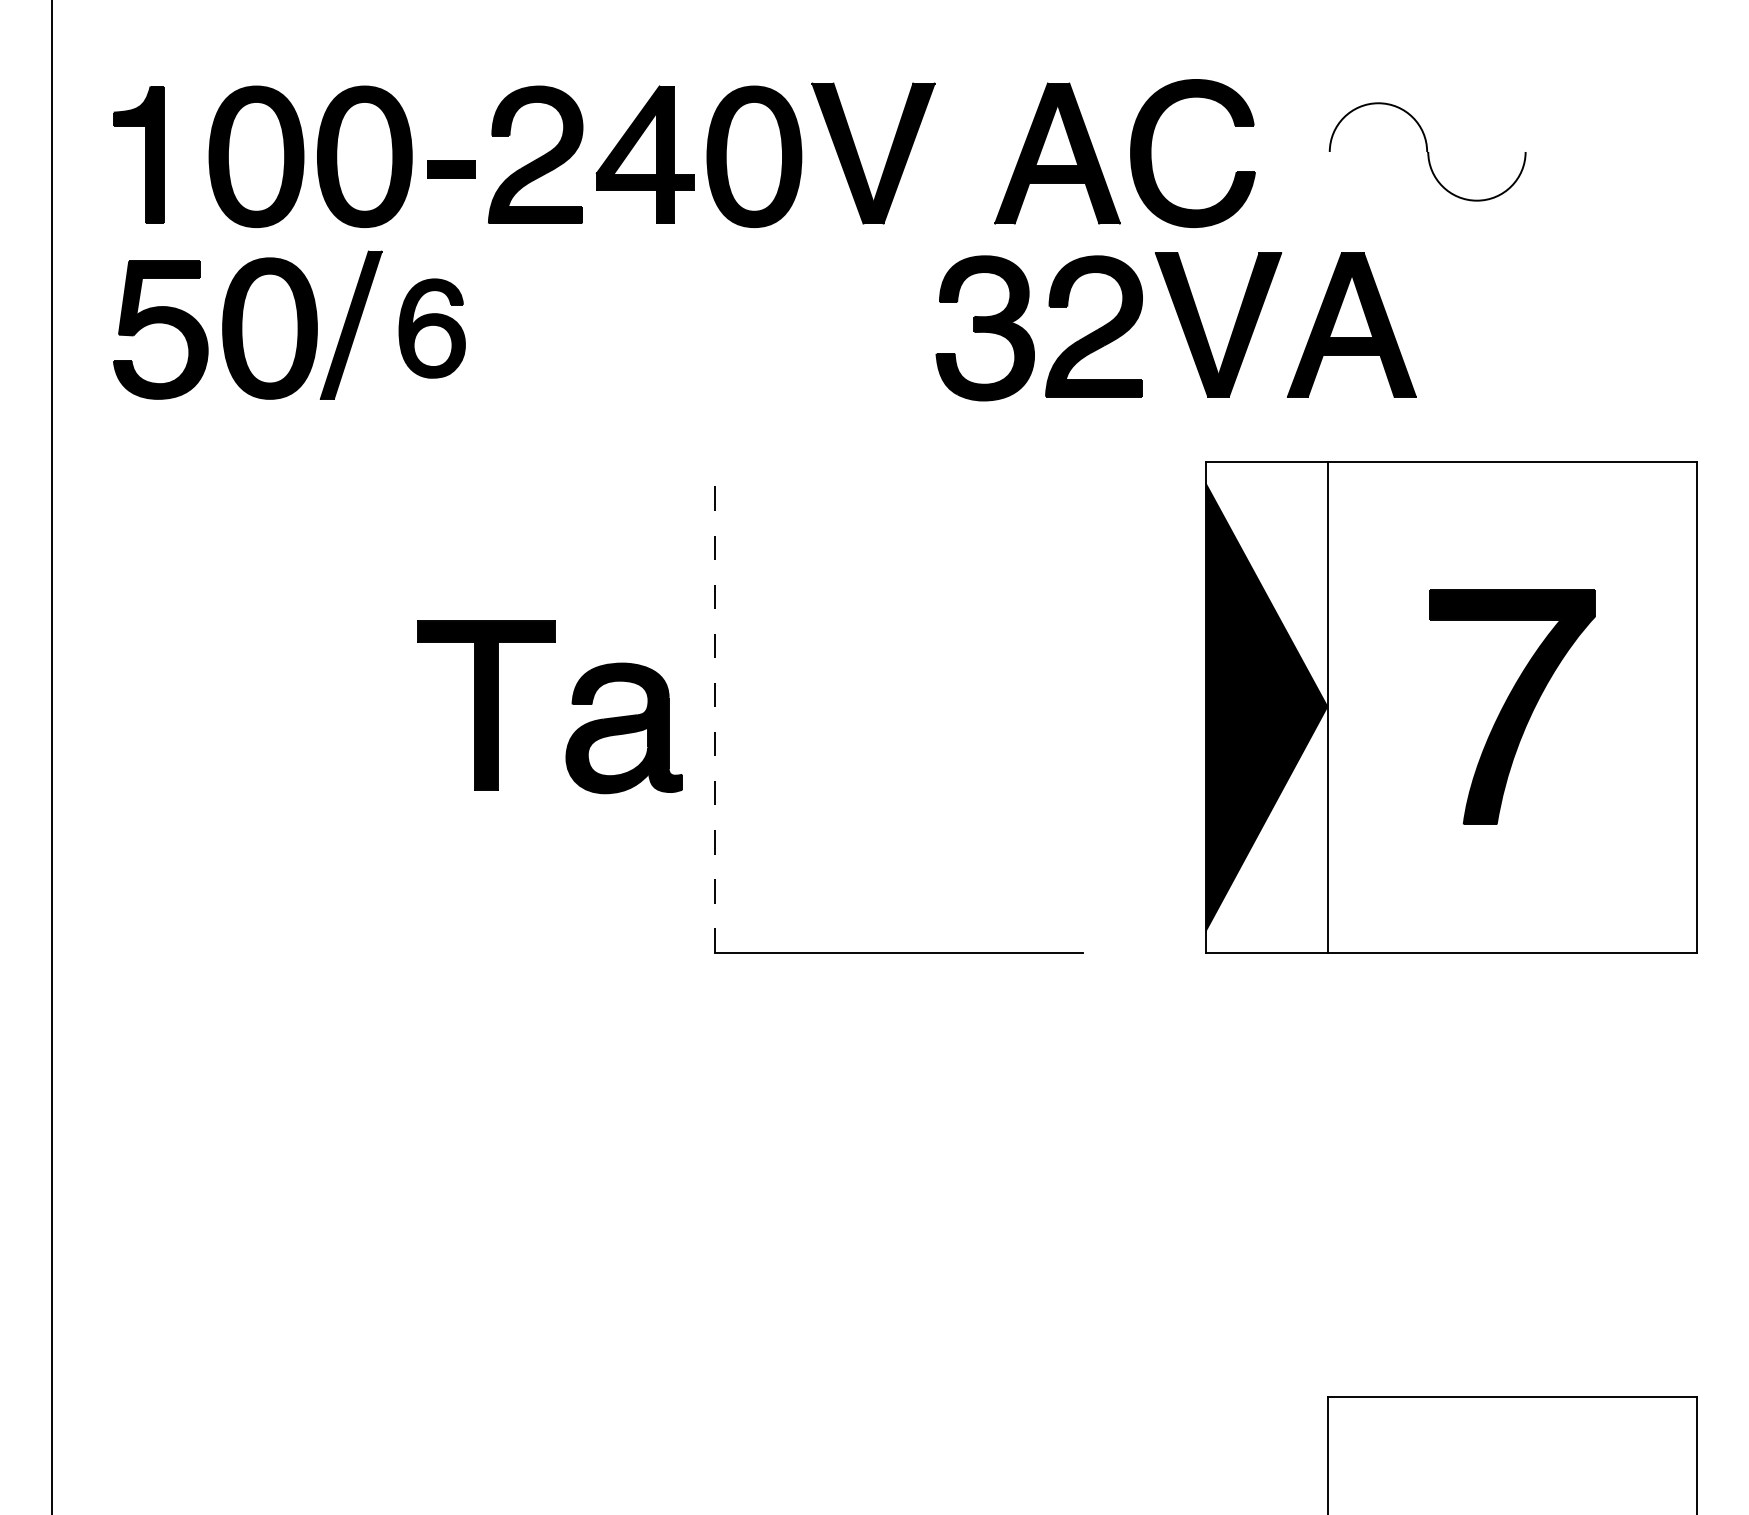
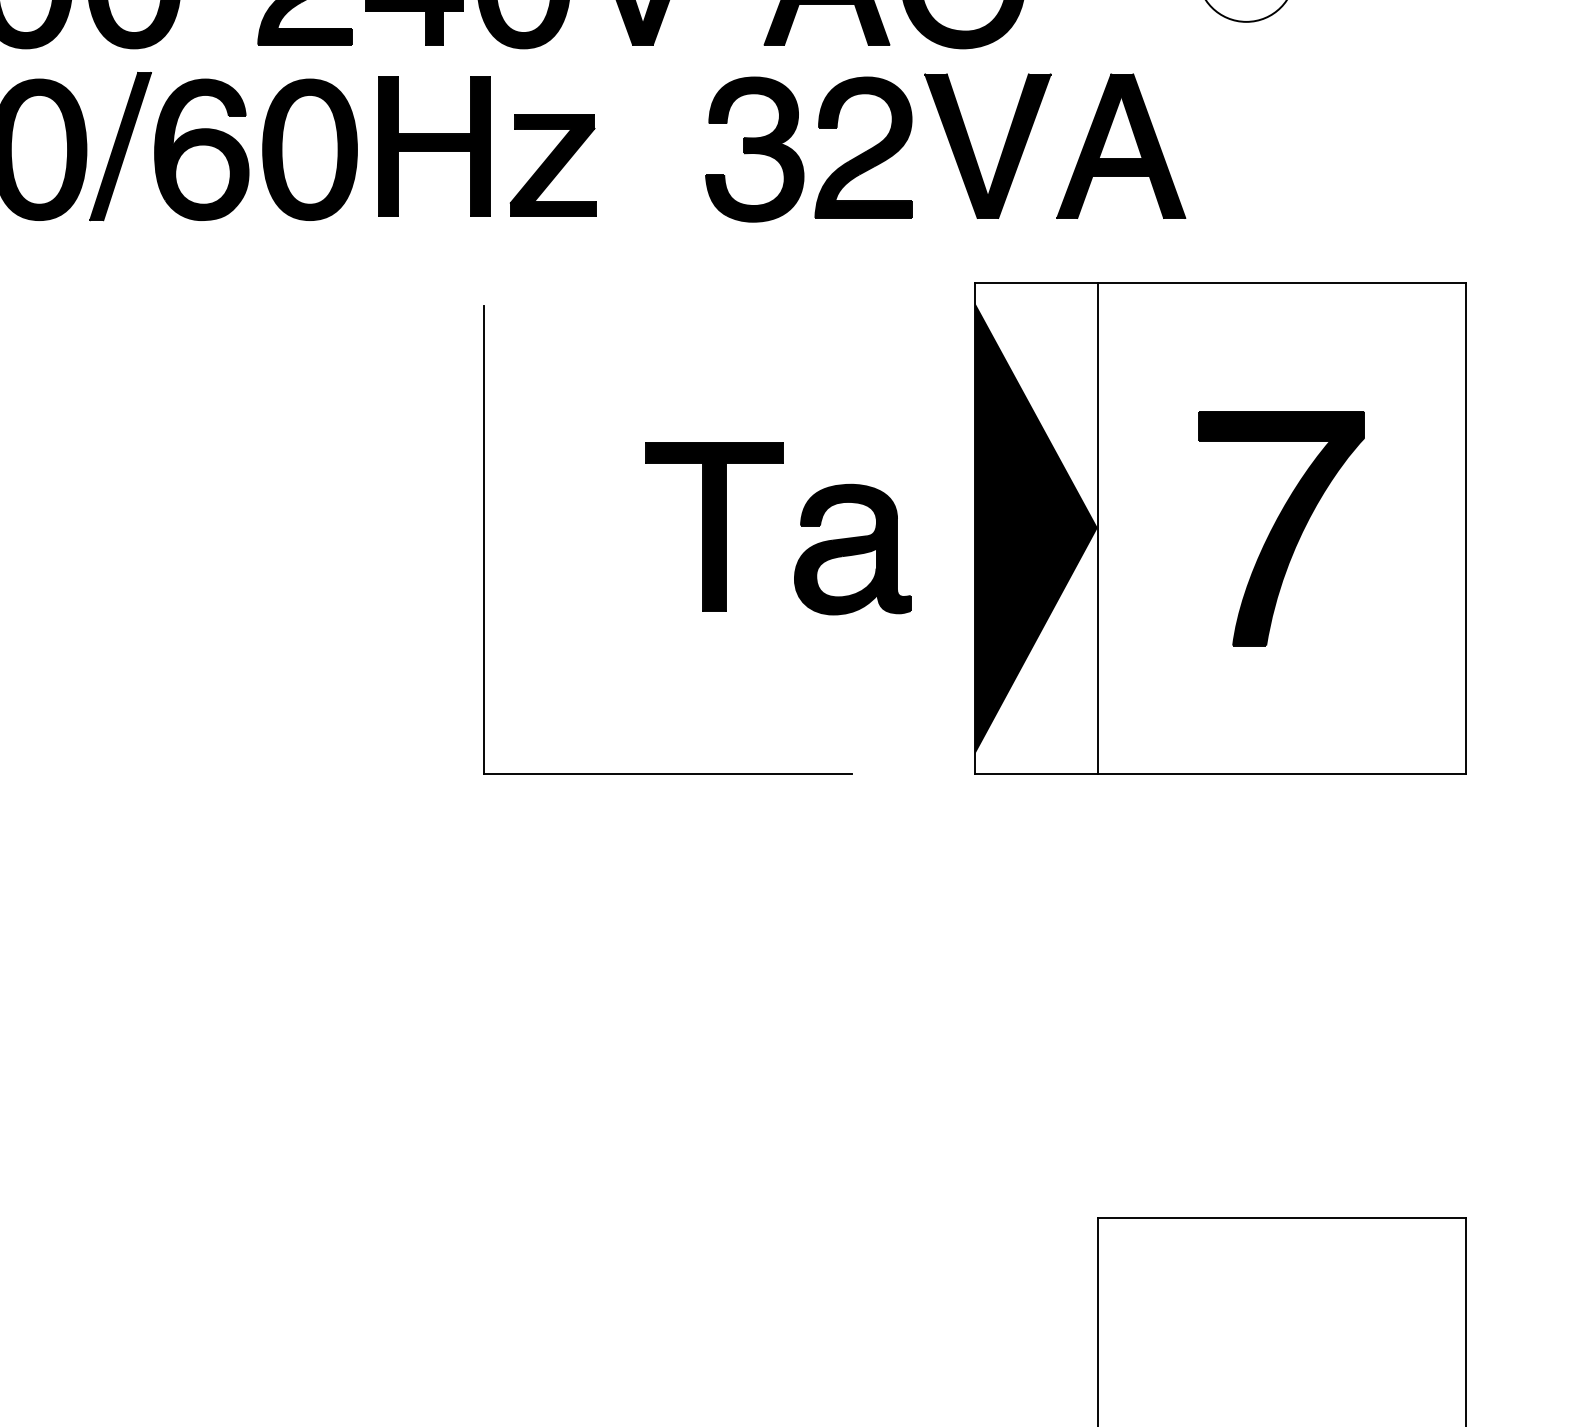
part: (659, 326) -> (428, 147), added
part: (431, 328) -> (200, 149), size x1.43
part: (571, 704) -> (799, 525), moved
line: (714, 718) -> (483, 539), dashed -> solid

